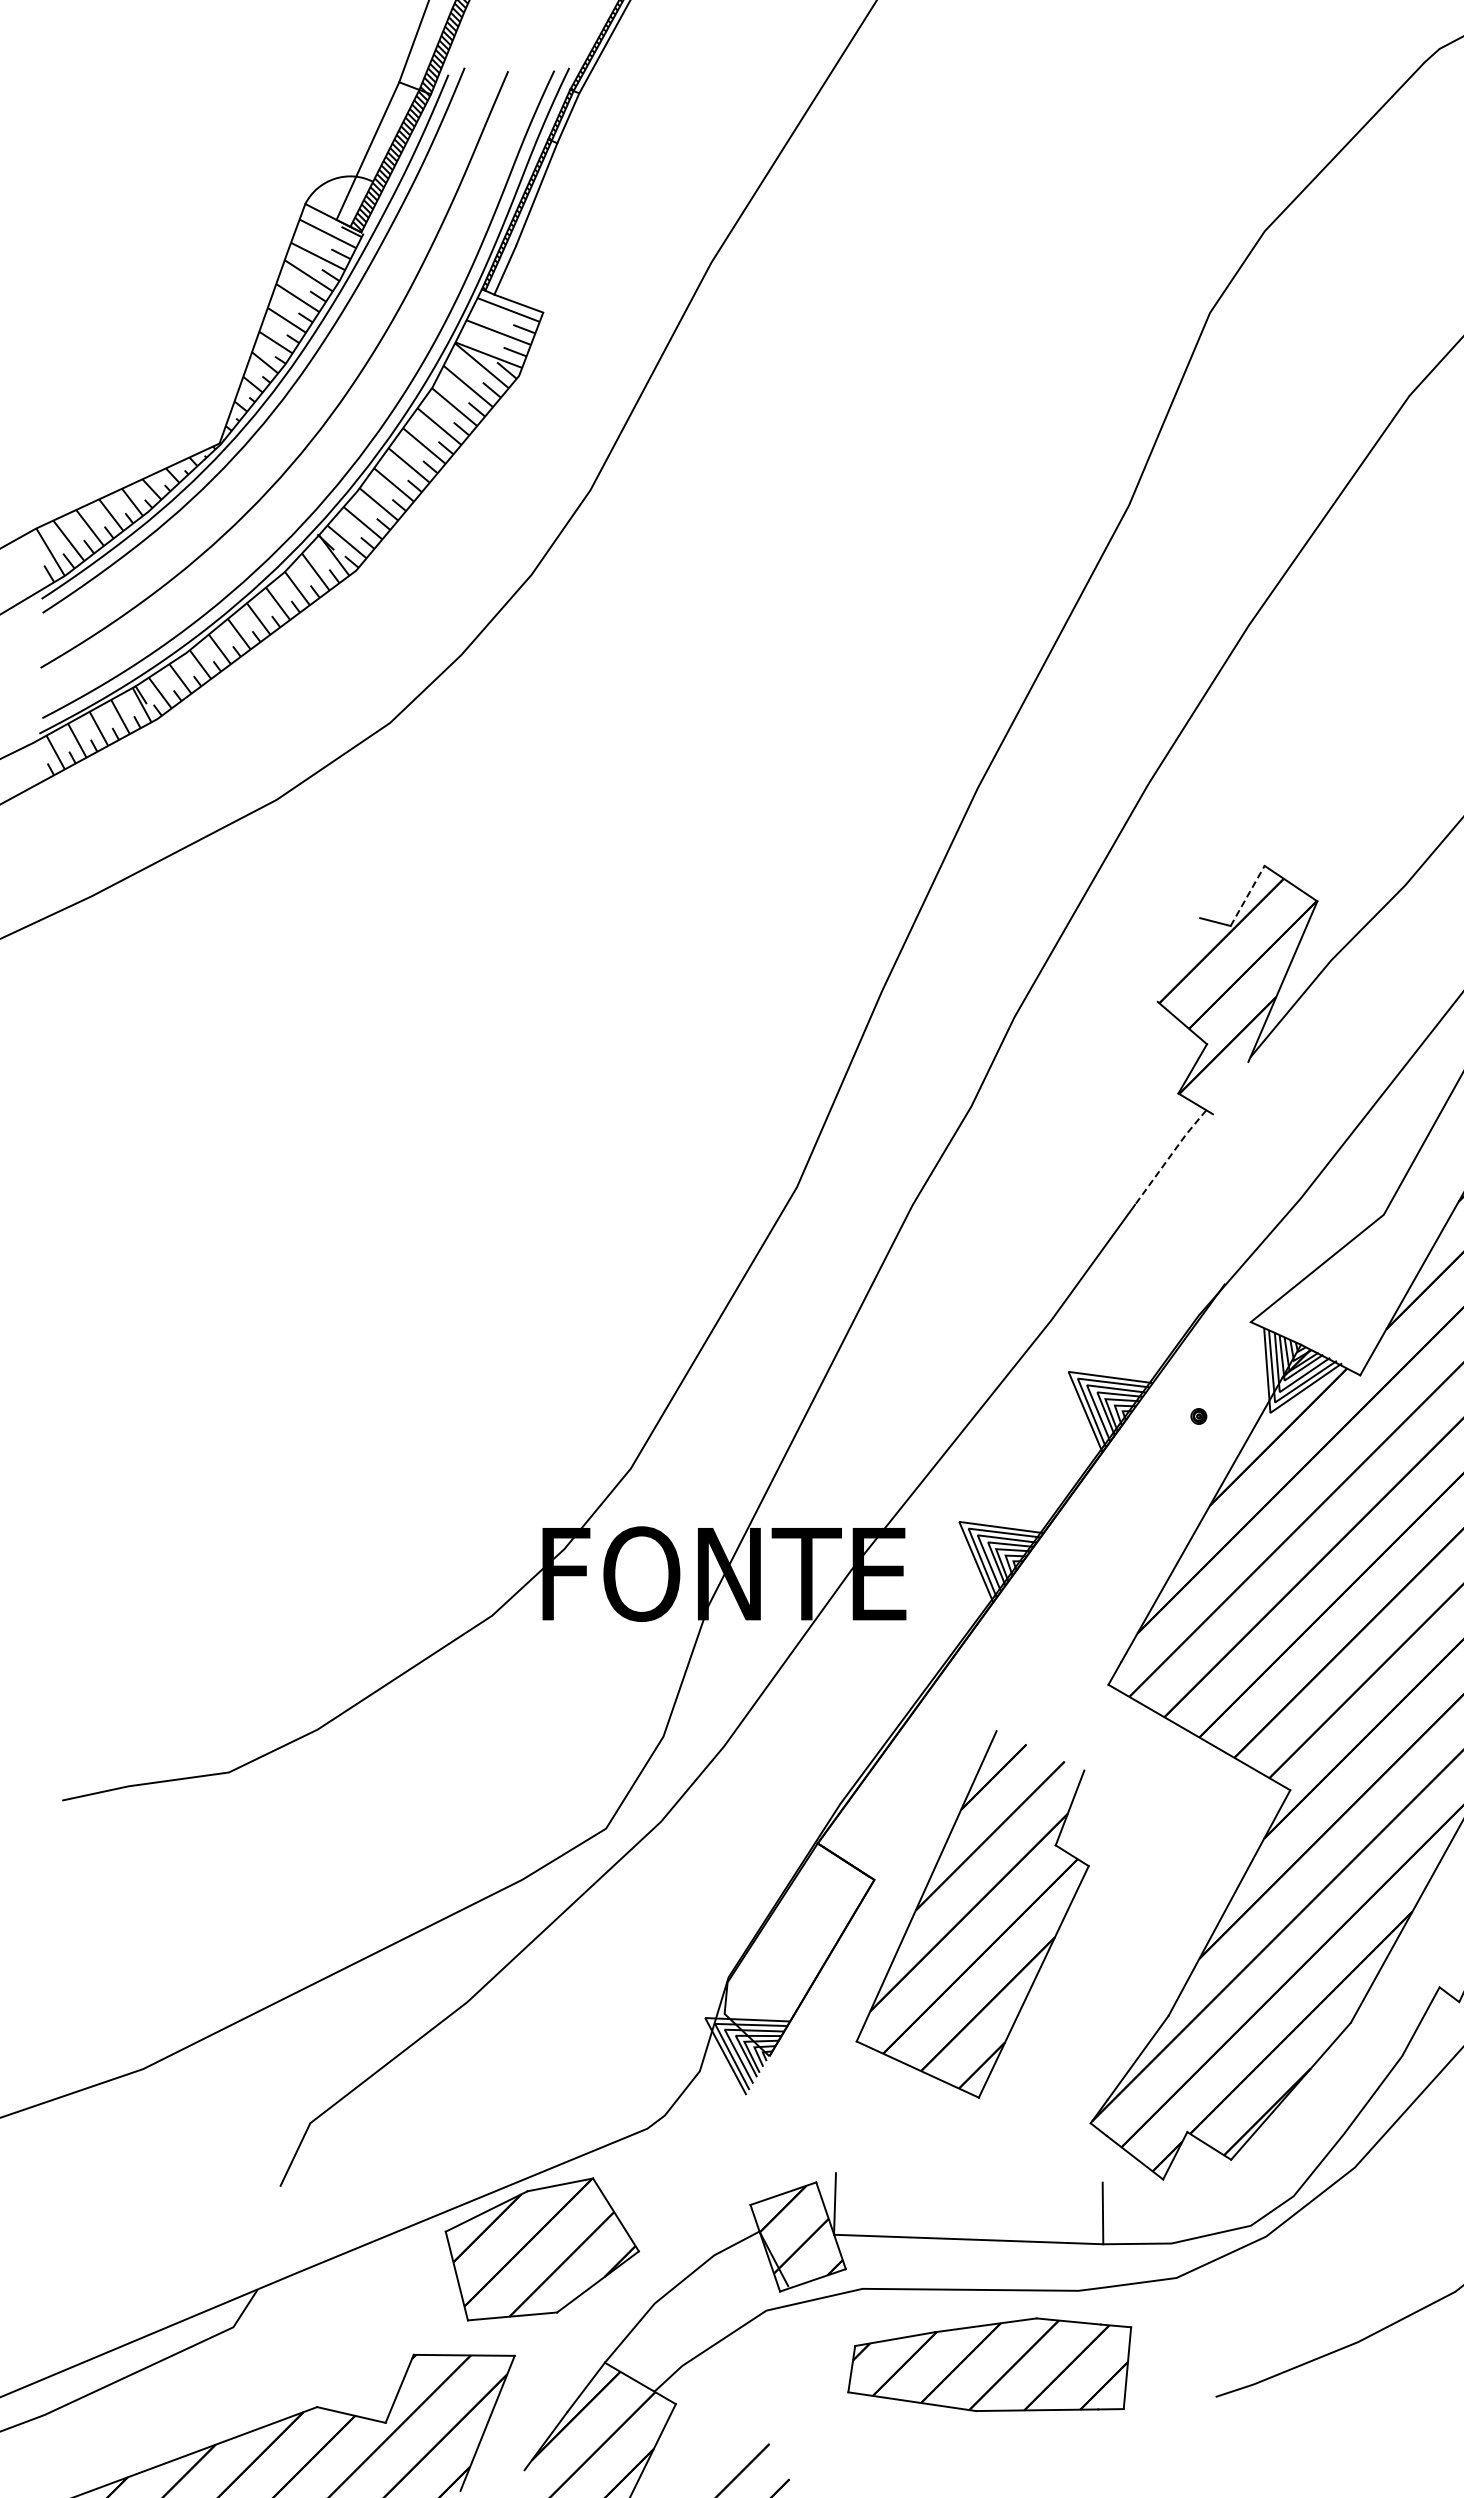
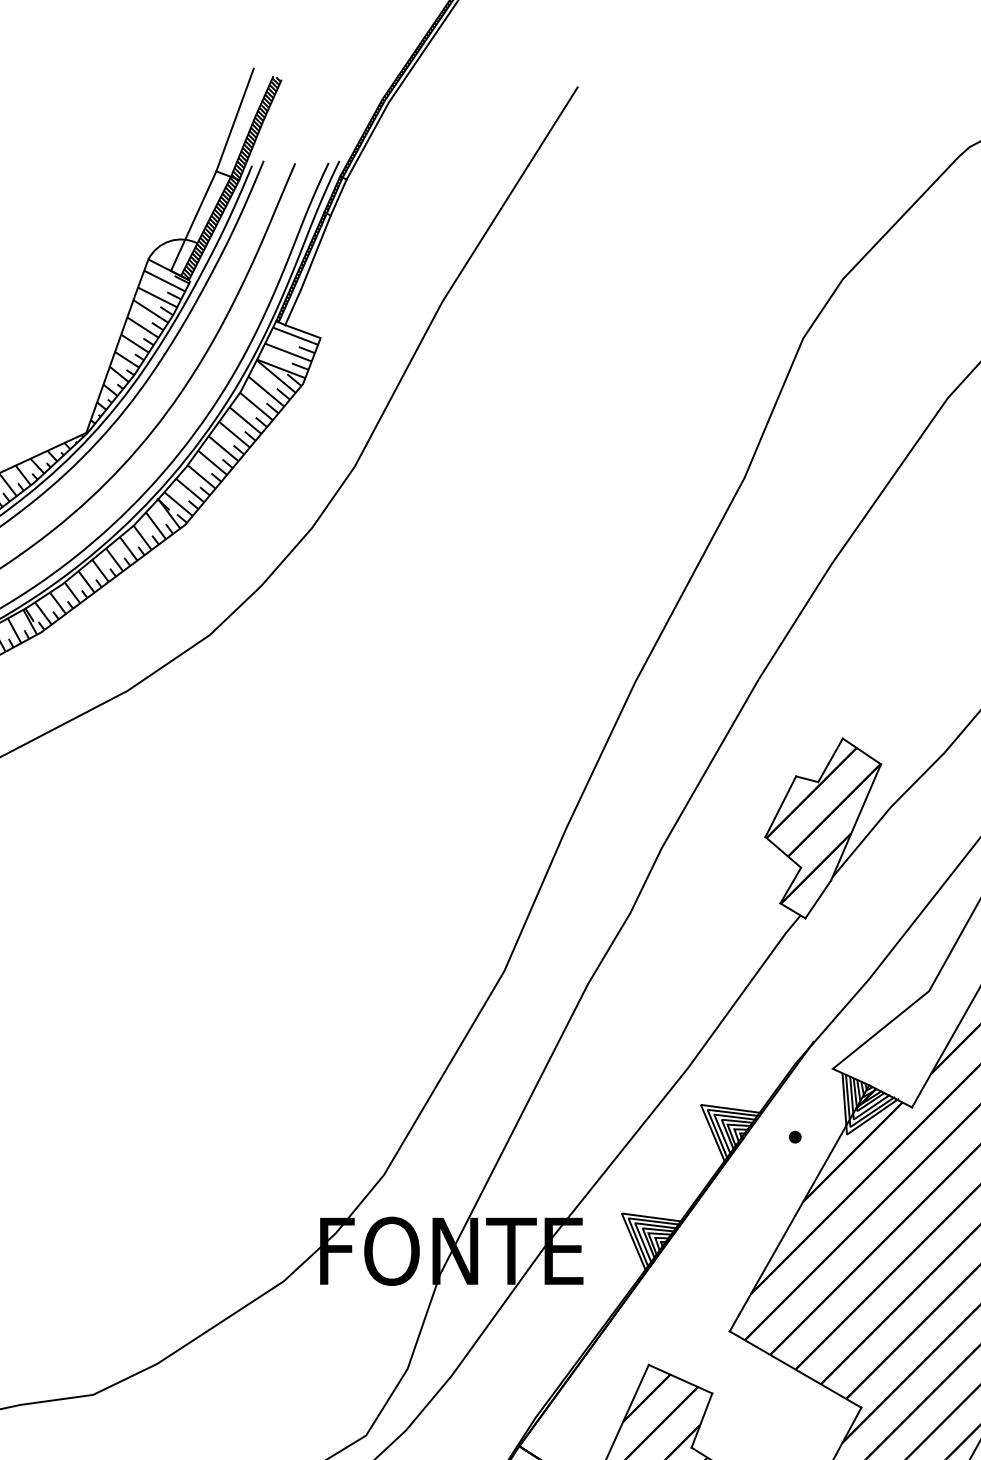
line: (1247, 895) -> (830, 760), dashed -> solid
line: (1178, 959) -> (780, 806), added
line: (1230, 1087) -> (818, 899), added
line: (1170, 1155) -> (774, 948), dashed -> solid
line: (1040, 1750) -> (680, 1378), added

